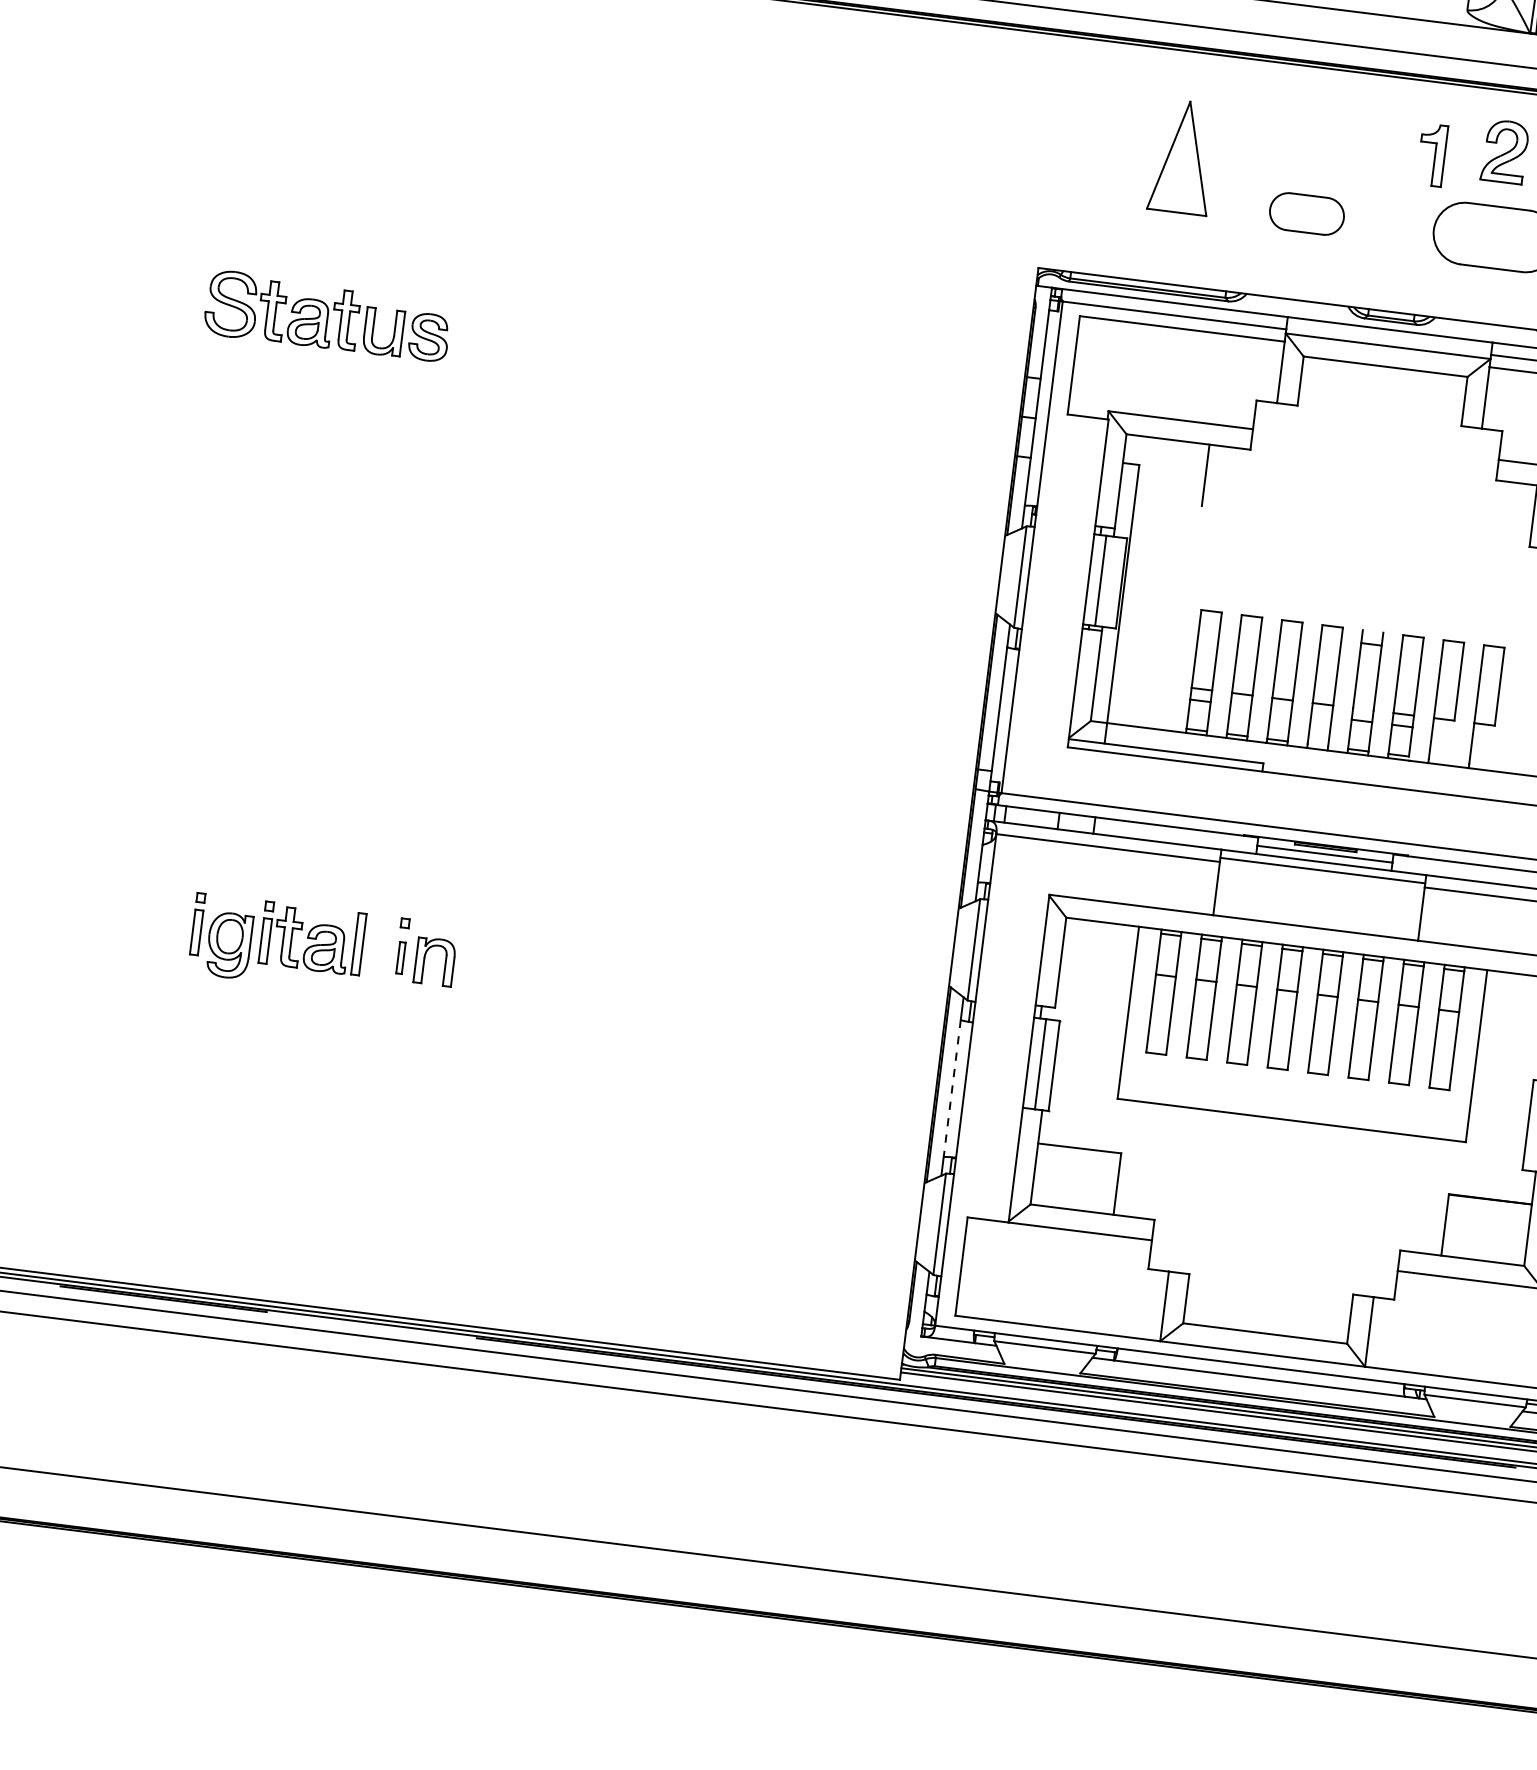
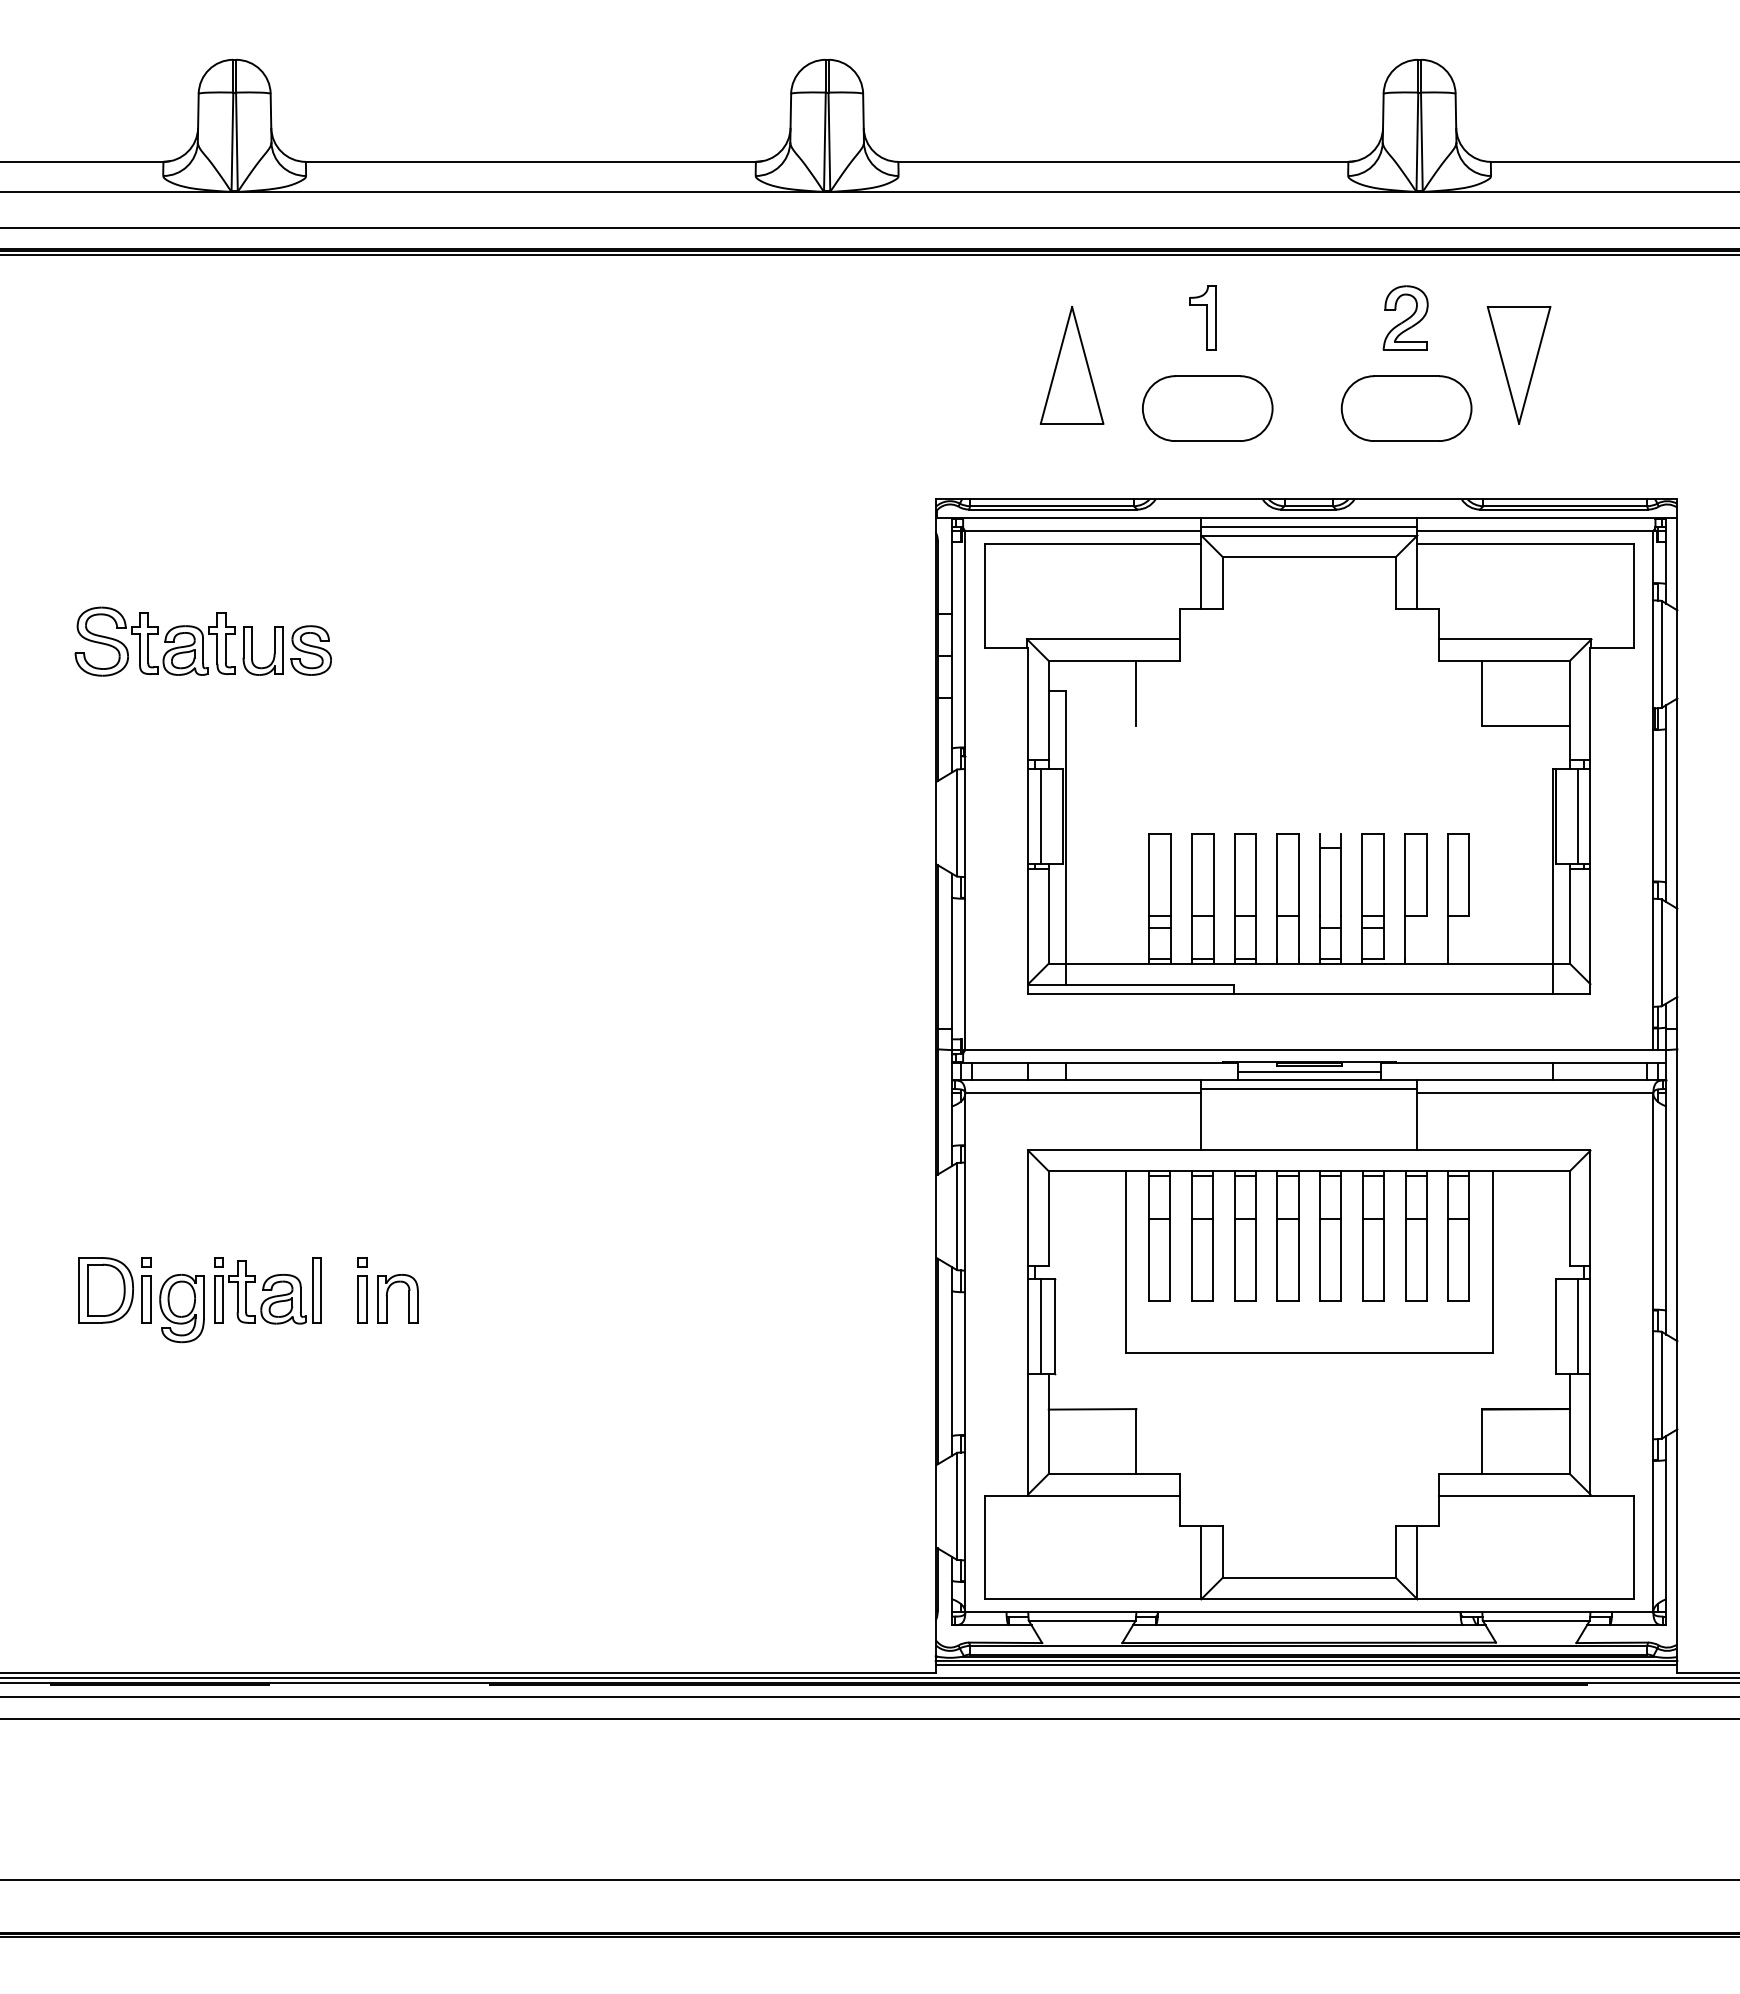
part: (1431, 154) -> (1202, 317), moved
part: (1306, 213) -> (1207, 408), size x1.67
line: (1389, 337) -> (1309, 526), added
part: (158, 919) -> (105, 1290), added
part: (401, 958) -> (362, 1299), size x1.43
line: (952, 1088) -> (952, 1363), dashed -> solid

